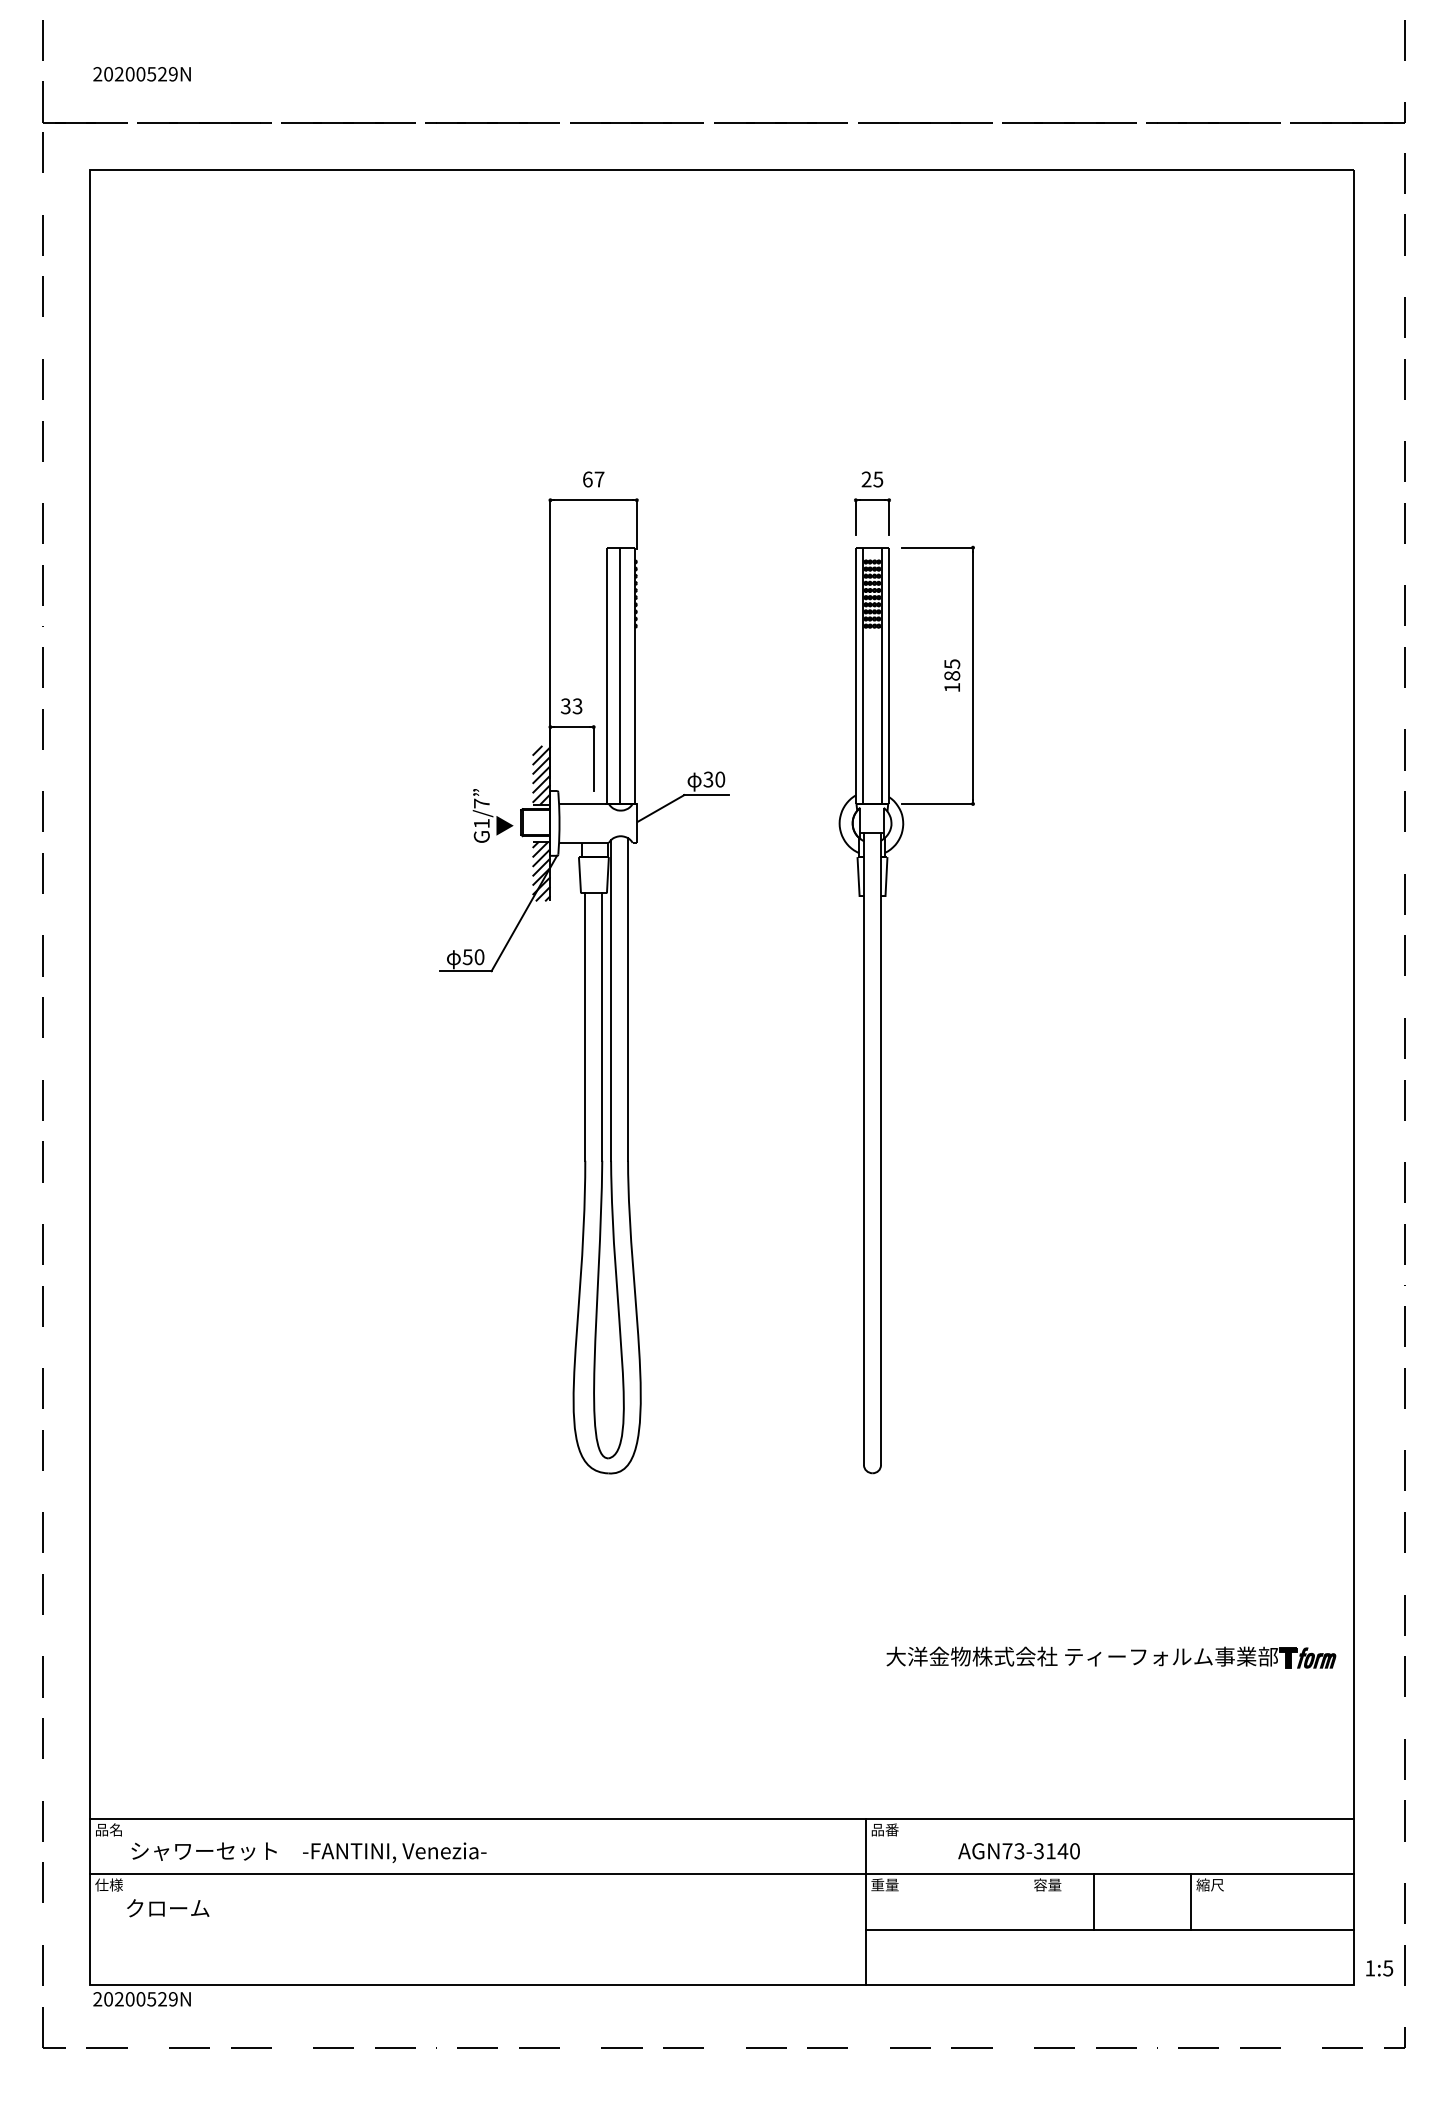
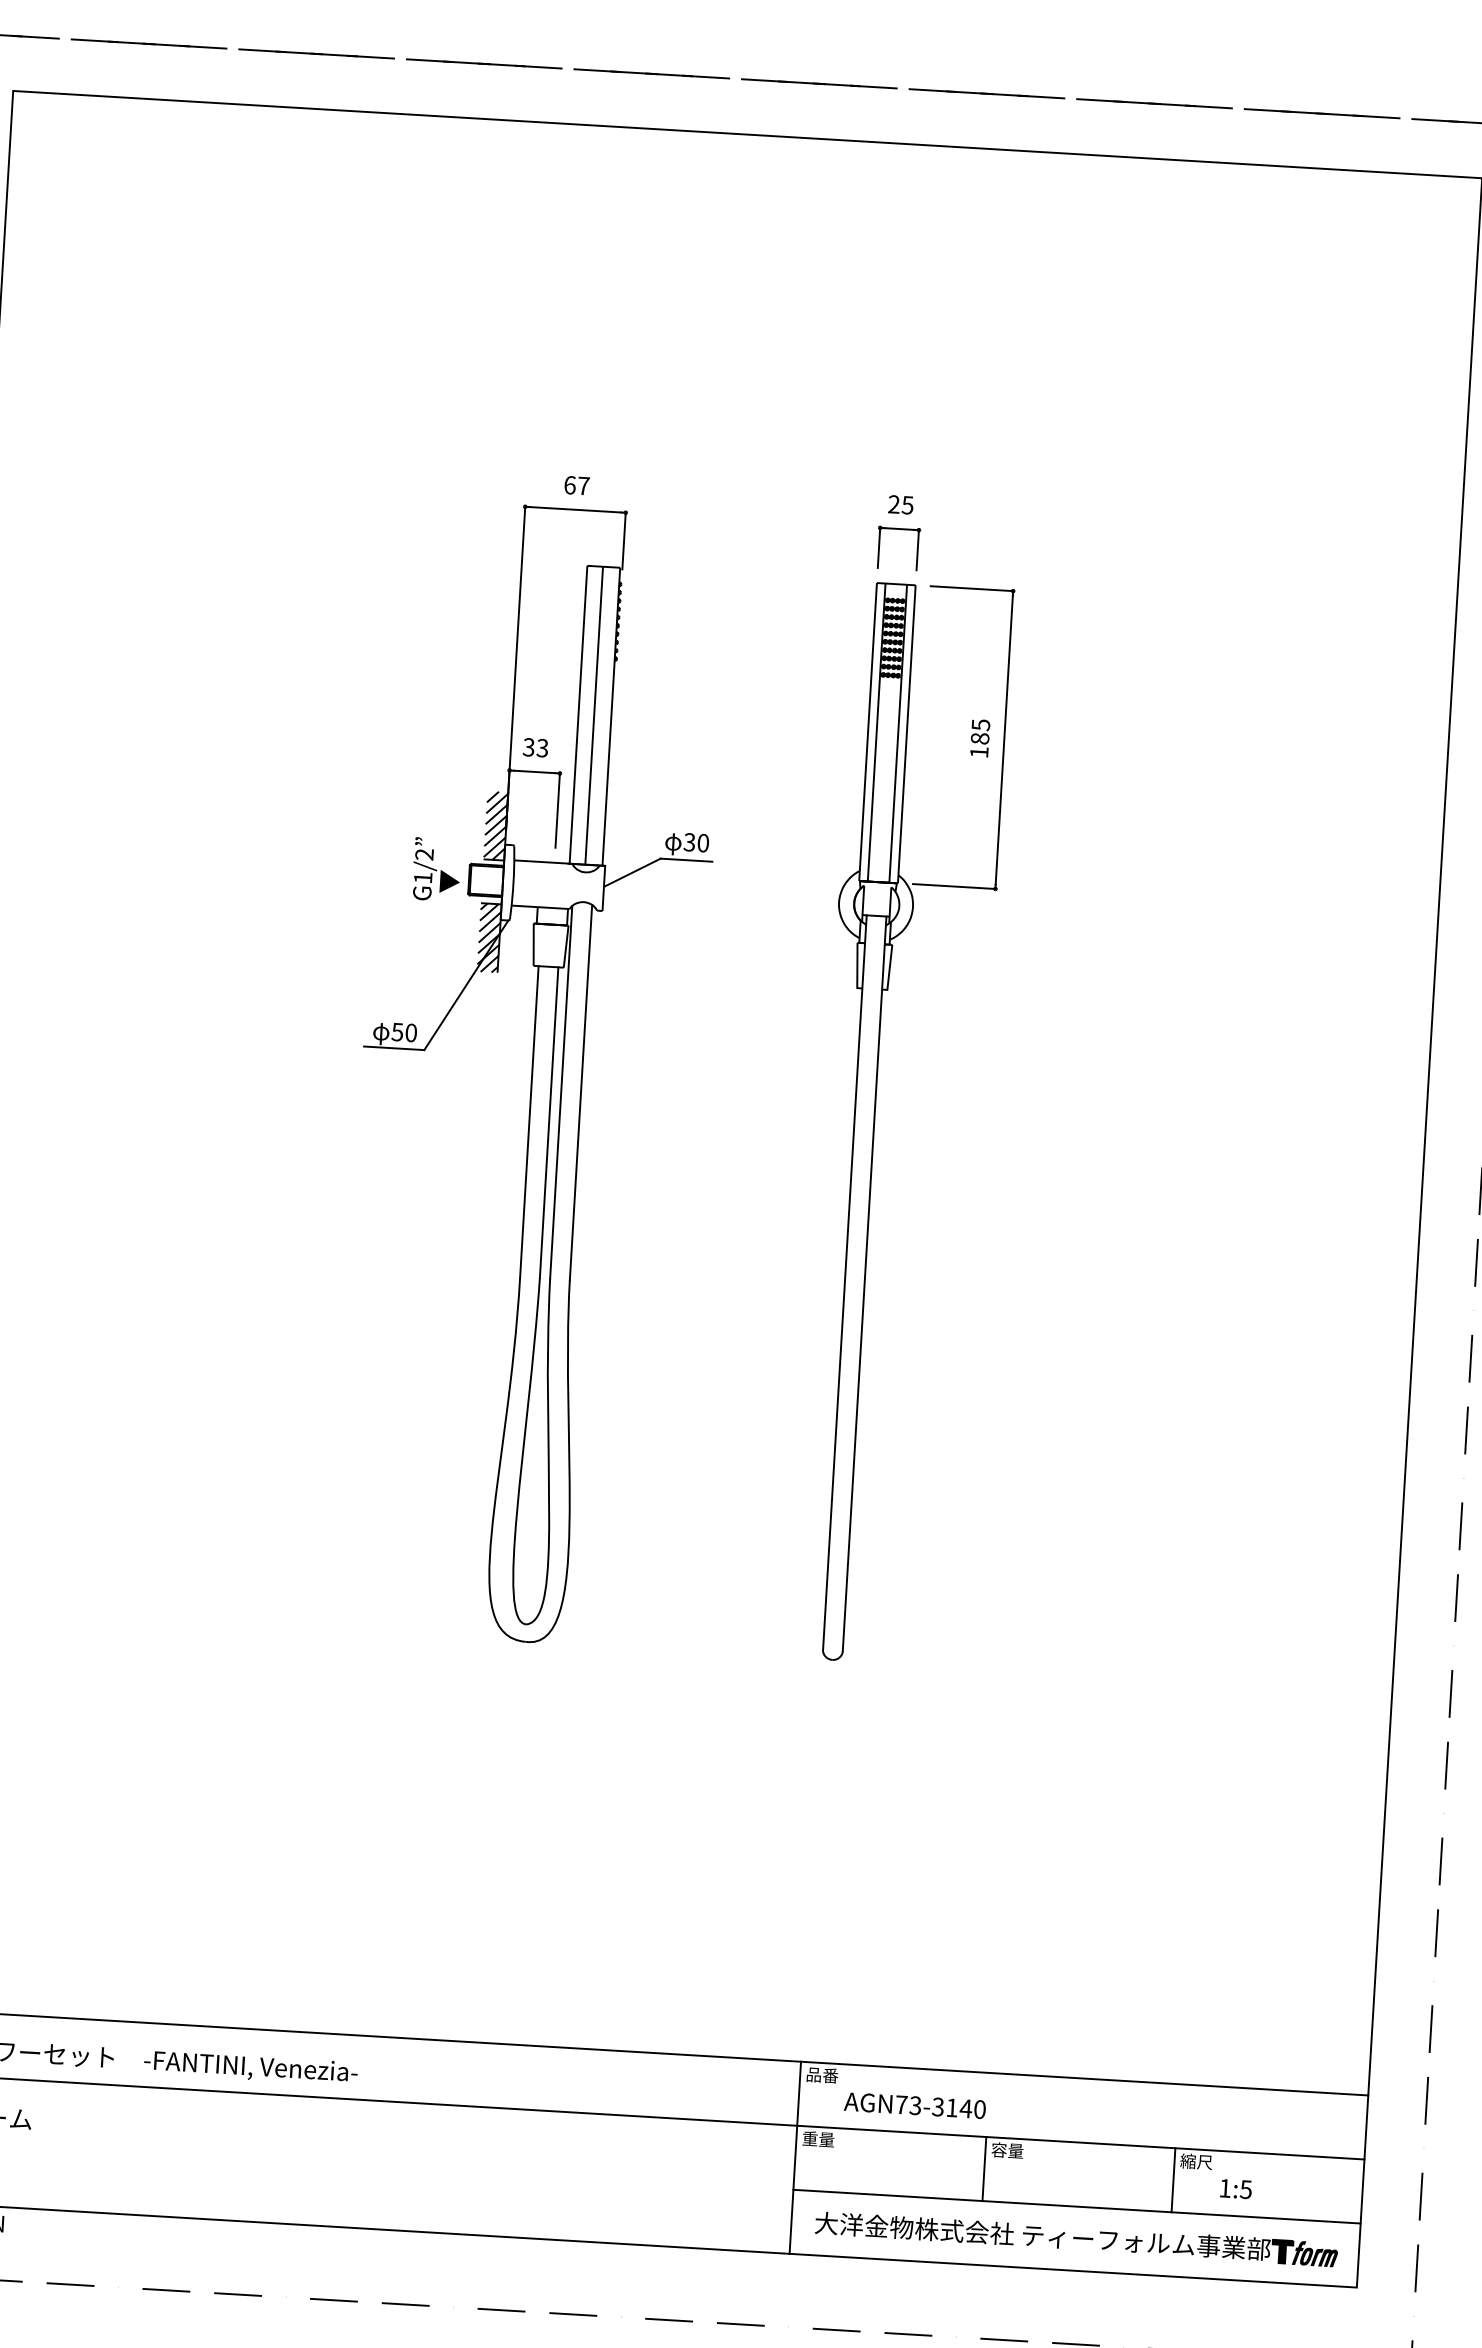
text: (481, 803) -> (424, 854), G1/7 -> G1/2
part: (1111, 1657) -> (1076, 2239), moved
text: (1018, 1851) -> (914, 2105), moved
line: (1093, 1901) -> (984, 2168), moved
text: (1379, 1968) -> (1235, 2189), moved

